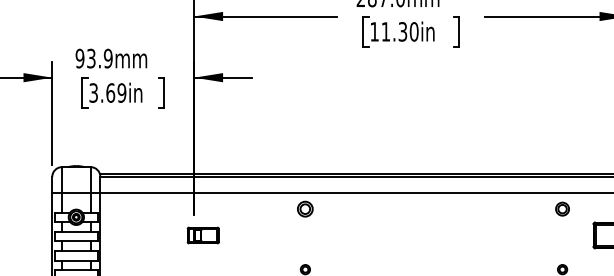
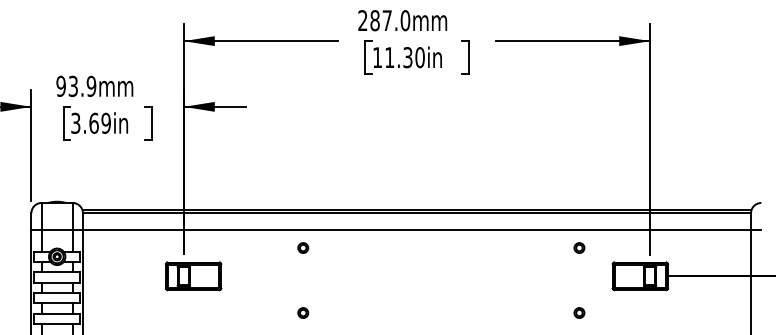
part: (305, 208) -> (303, 247), size x0.62
part: (562, 208) -> (579, 247), size x0.71
part: (203, 235) -> (193, 276), size x1.67

